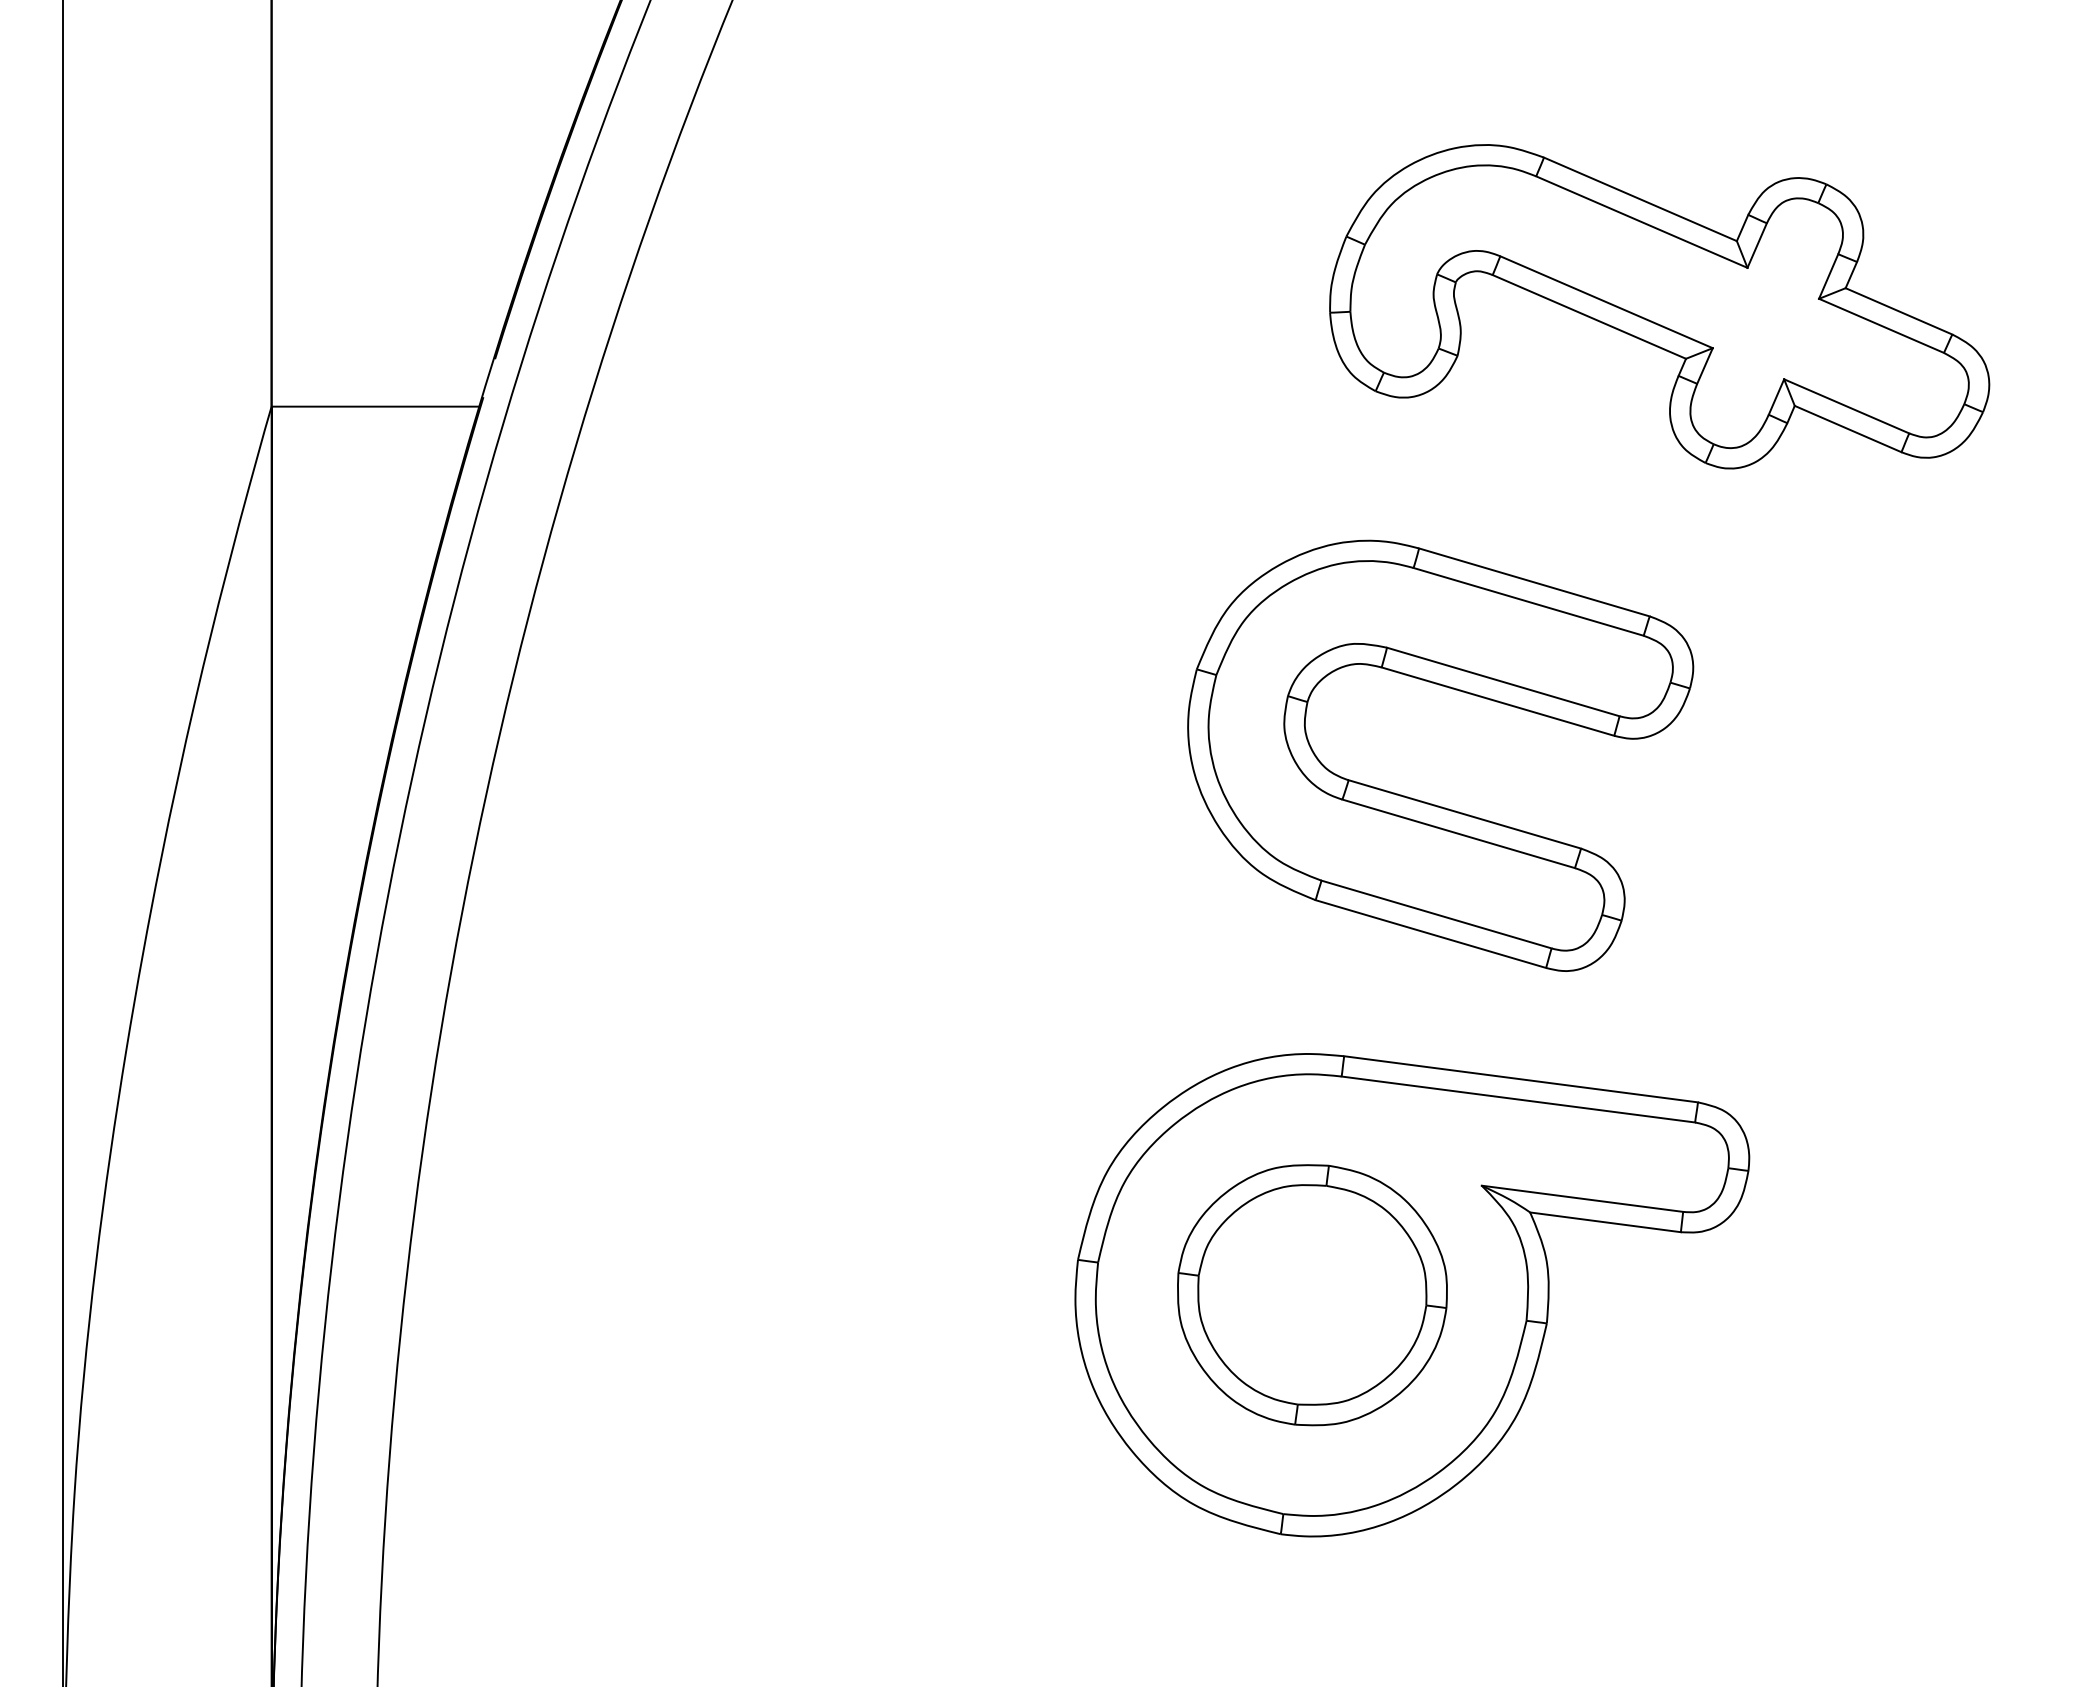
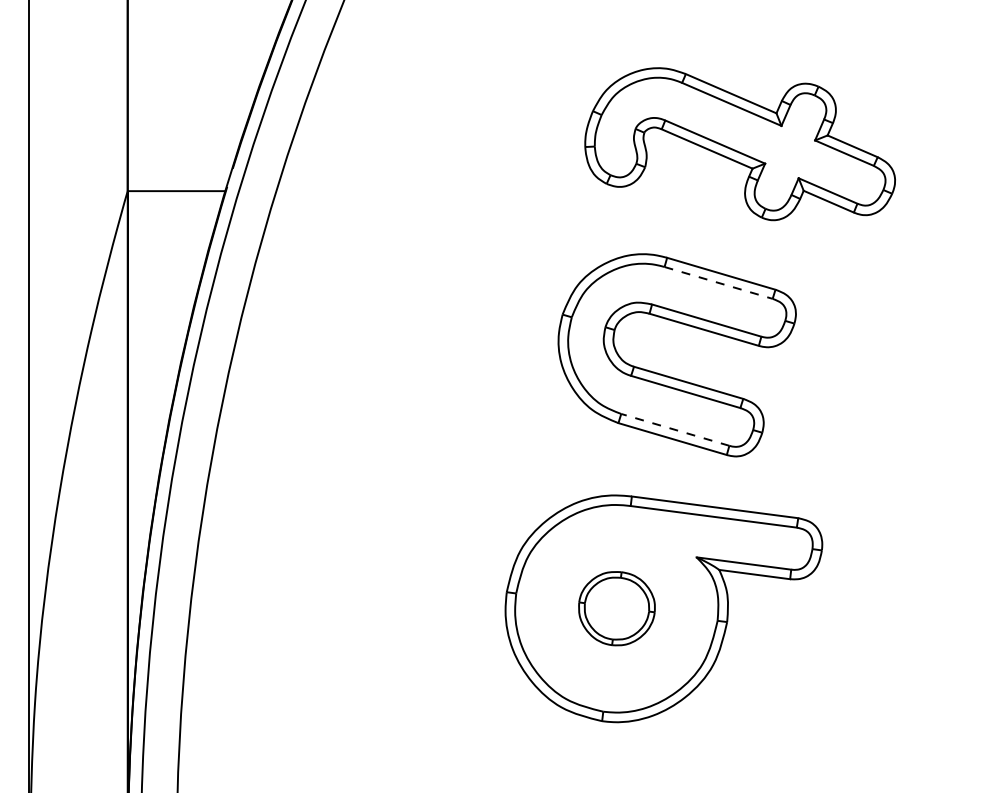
part: (1658, 307) -> (739, 144), moved
line: (1530, 603) -> (719, 283), solid -> dashed
line: (1434, 913) -> (674, 429), solid -> dashed
part: (1311, 1294) -> (616, 608), size x0.6

